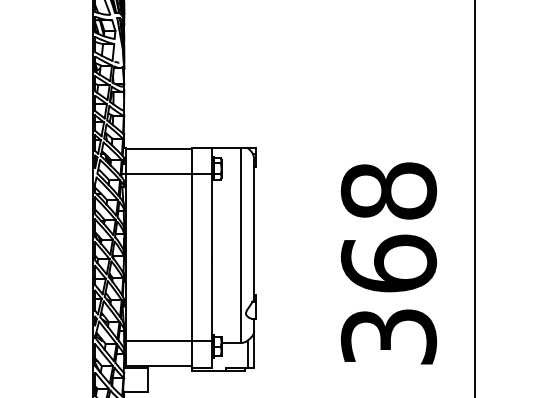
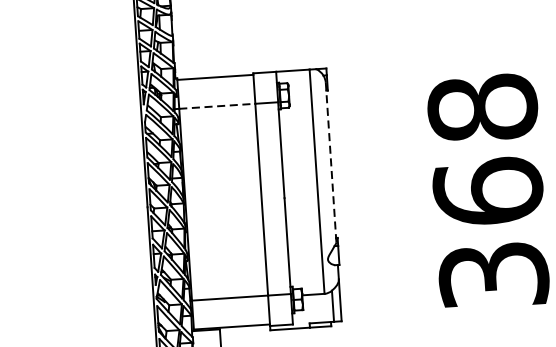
line: (159, 174) -> (218, 106), solid -> dashed
line: (254, 228) -> (331, 161), solid -> dashed

